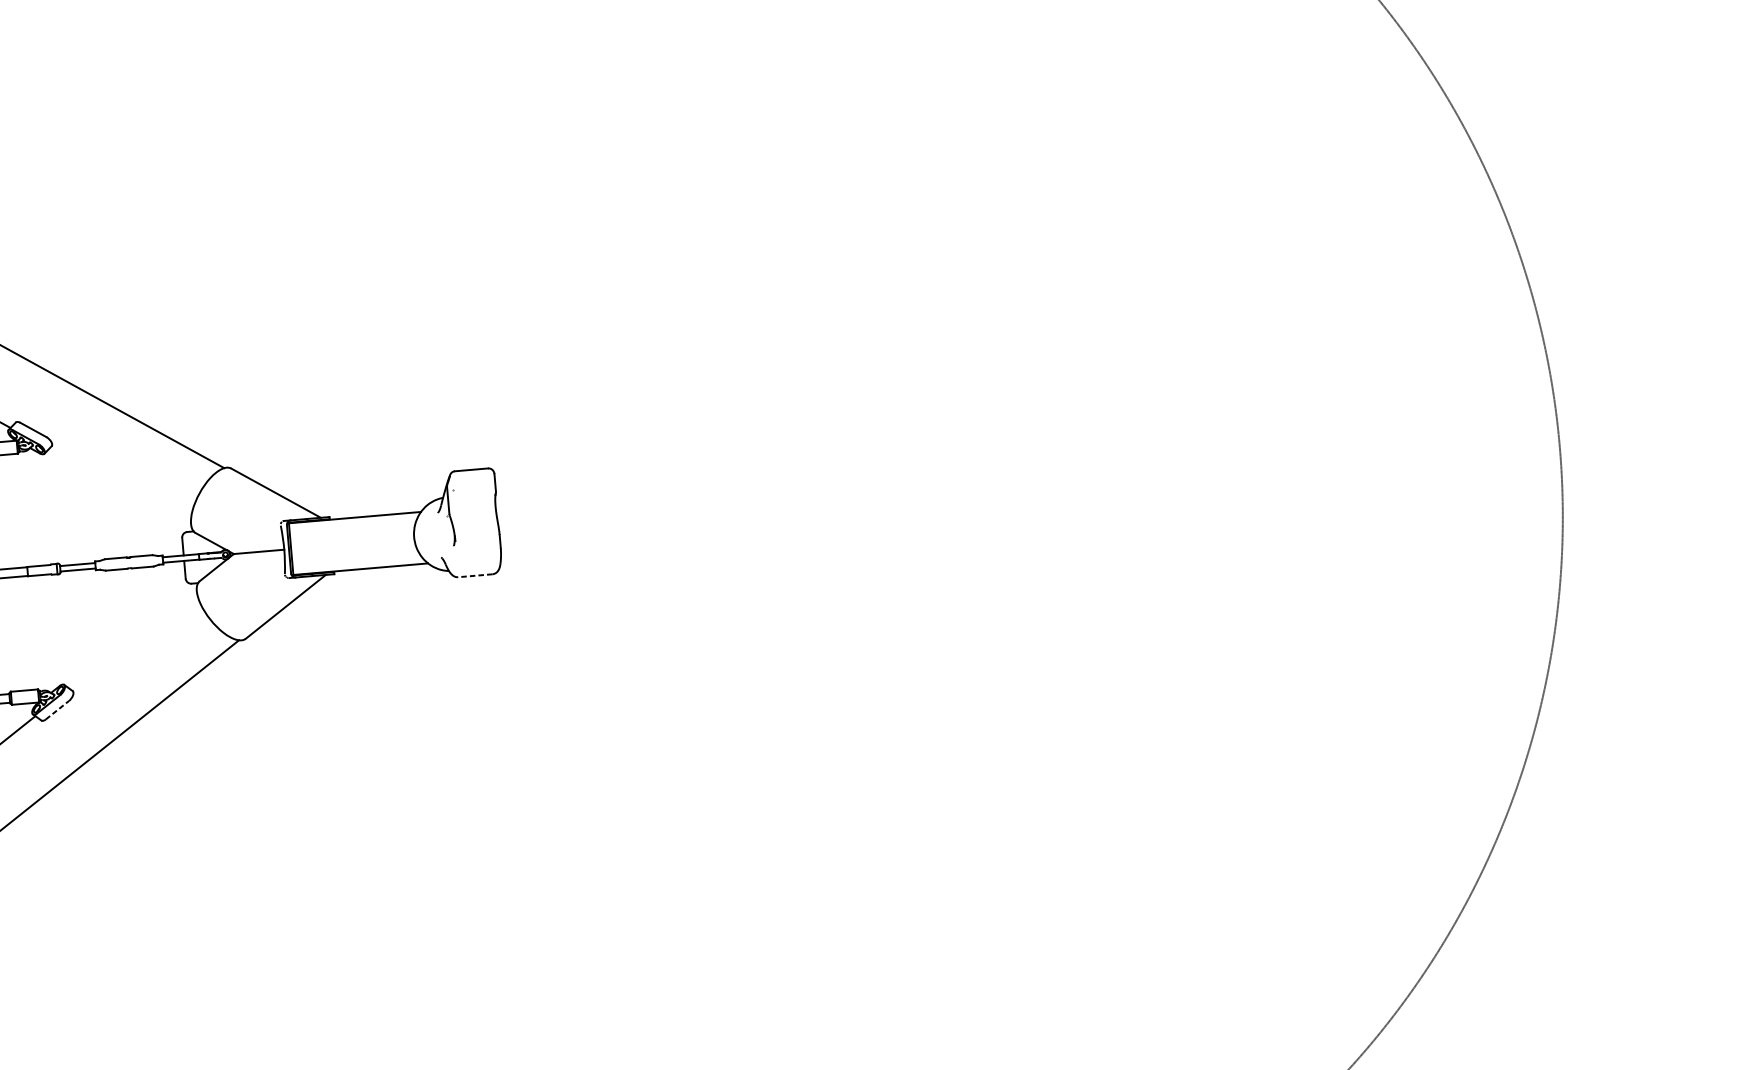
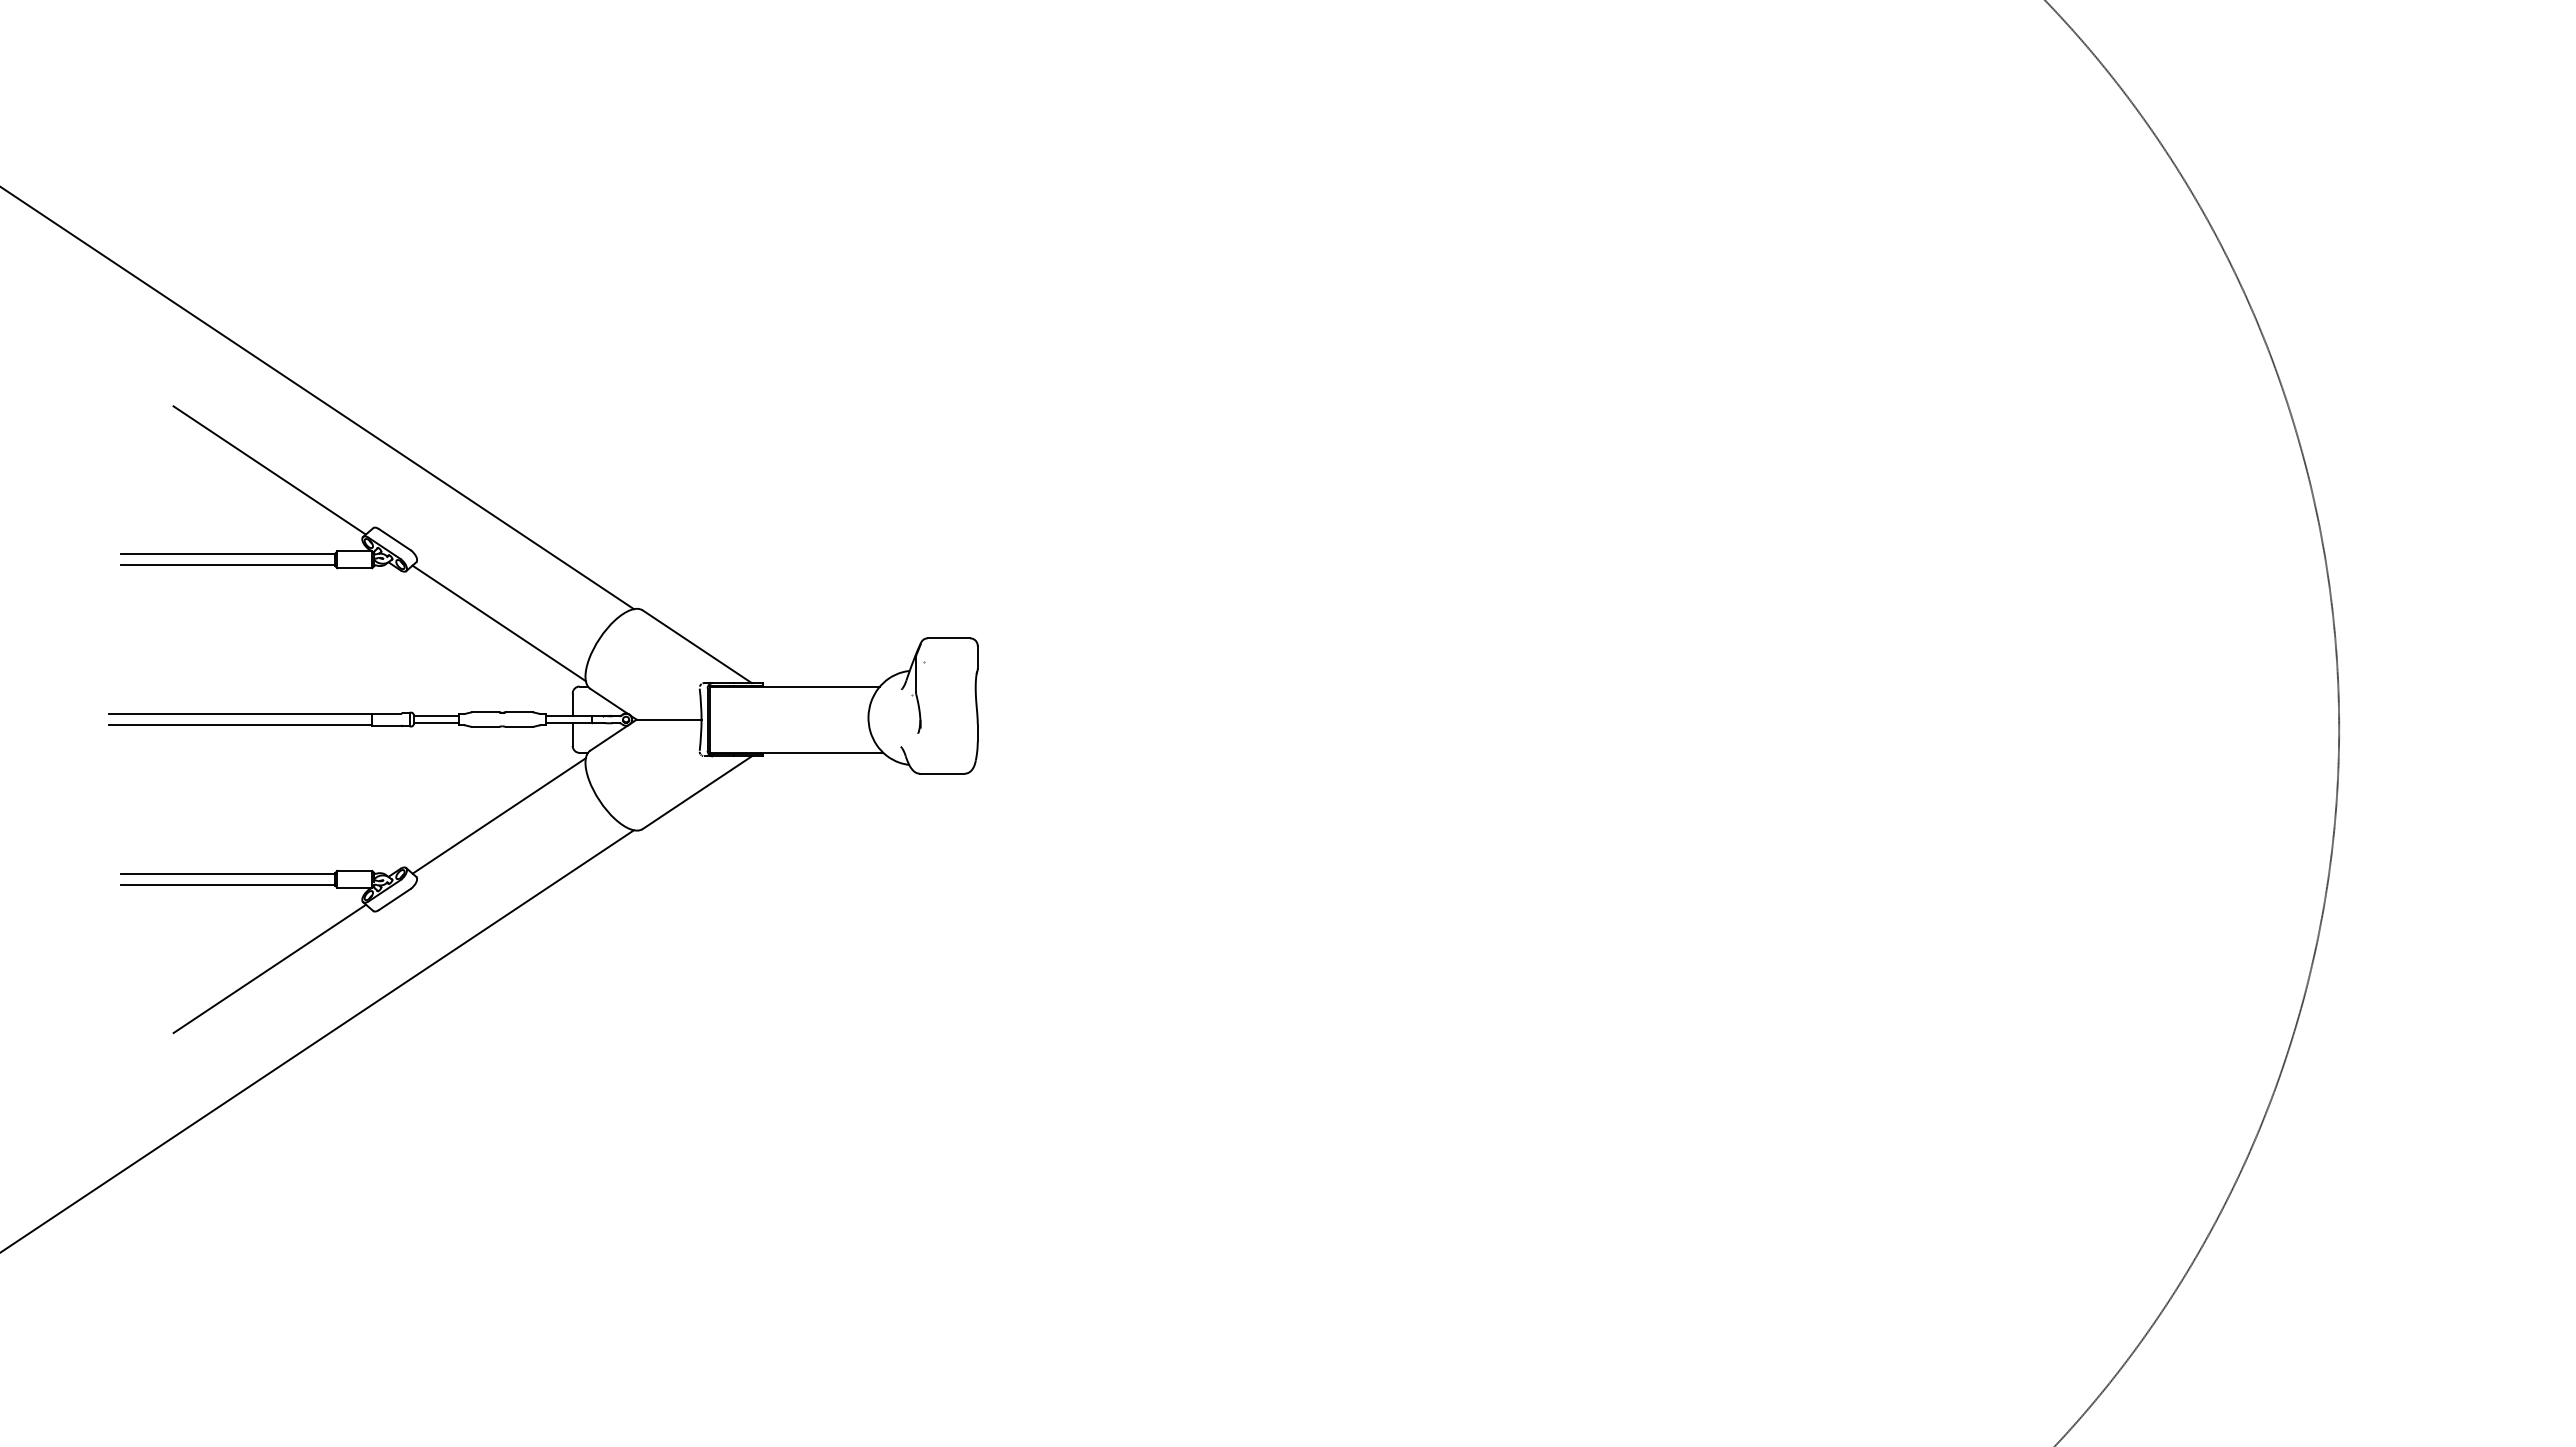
line: (119, 488) -> (498, 623), added
line: (474, 575) -> (941, 773), dashed -> solid
line: (132, 637) -> (498, 815), added
line: (57, 710) -> (394, 899), dashed -> solid

